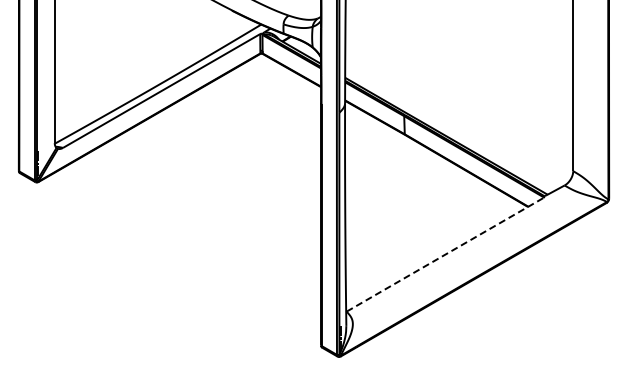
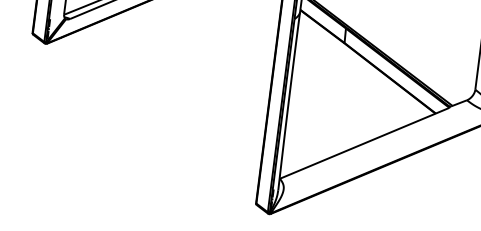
line: (445, 254) -> (364, 143), dashed -> solid

